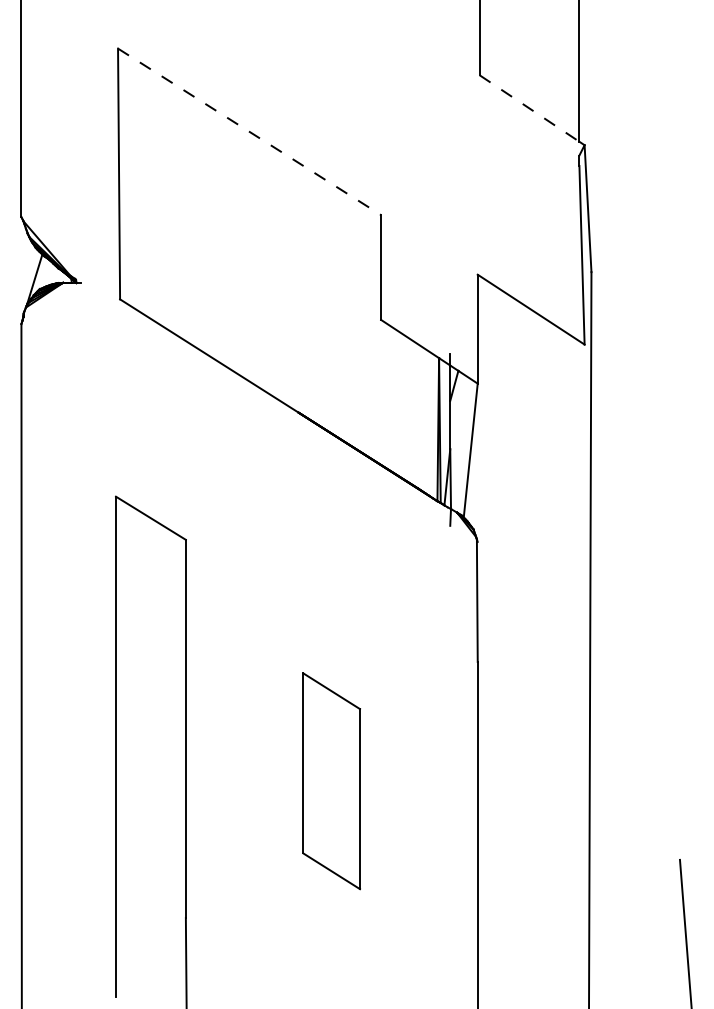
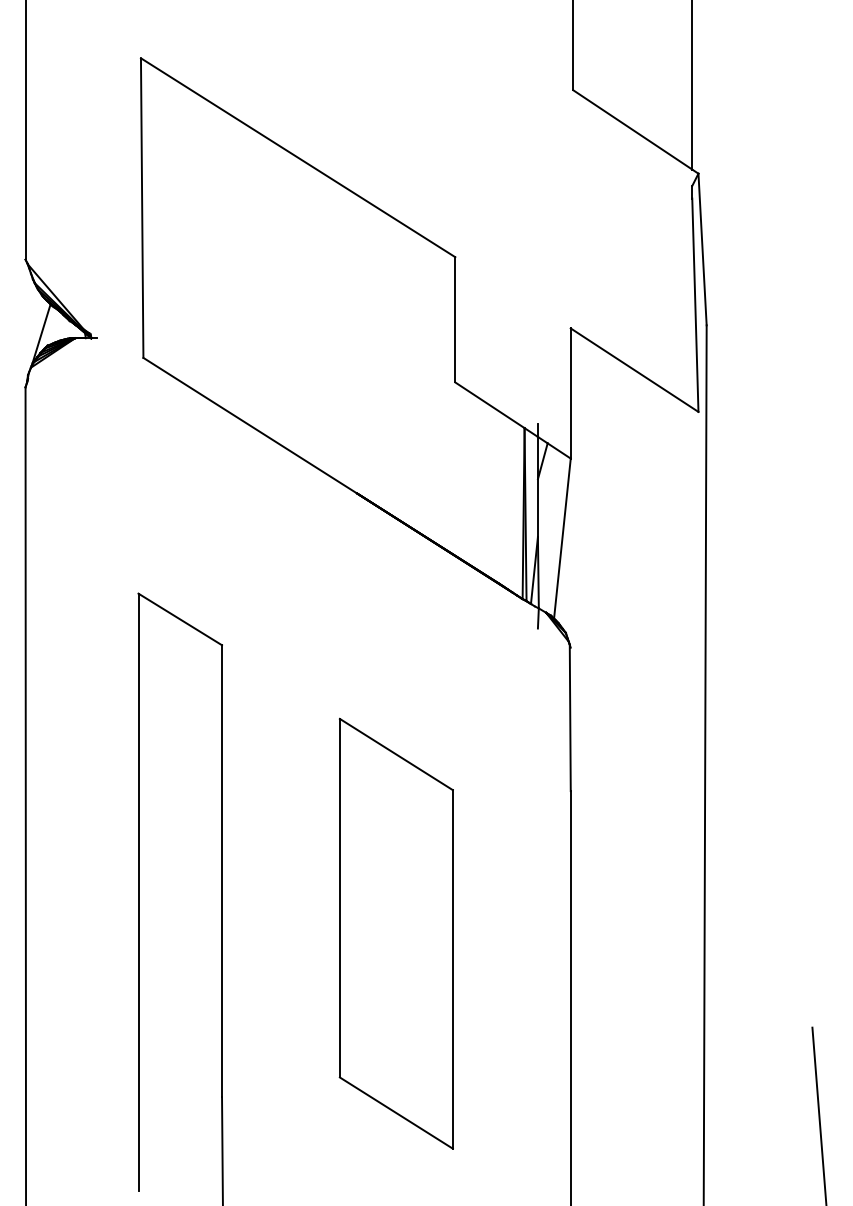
line: (529, 108) -> (632, 129), dashed -> solid
line: (249, 132) -> (298, 158), dashed -> solid
part: (331, 781) -> (395, 933), size x1.67

